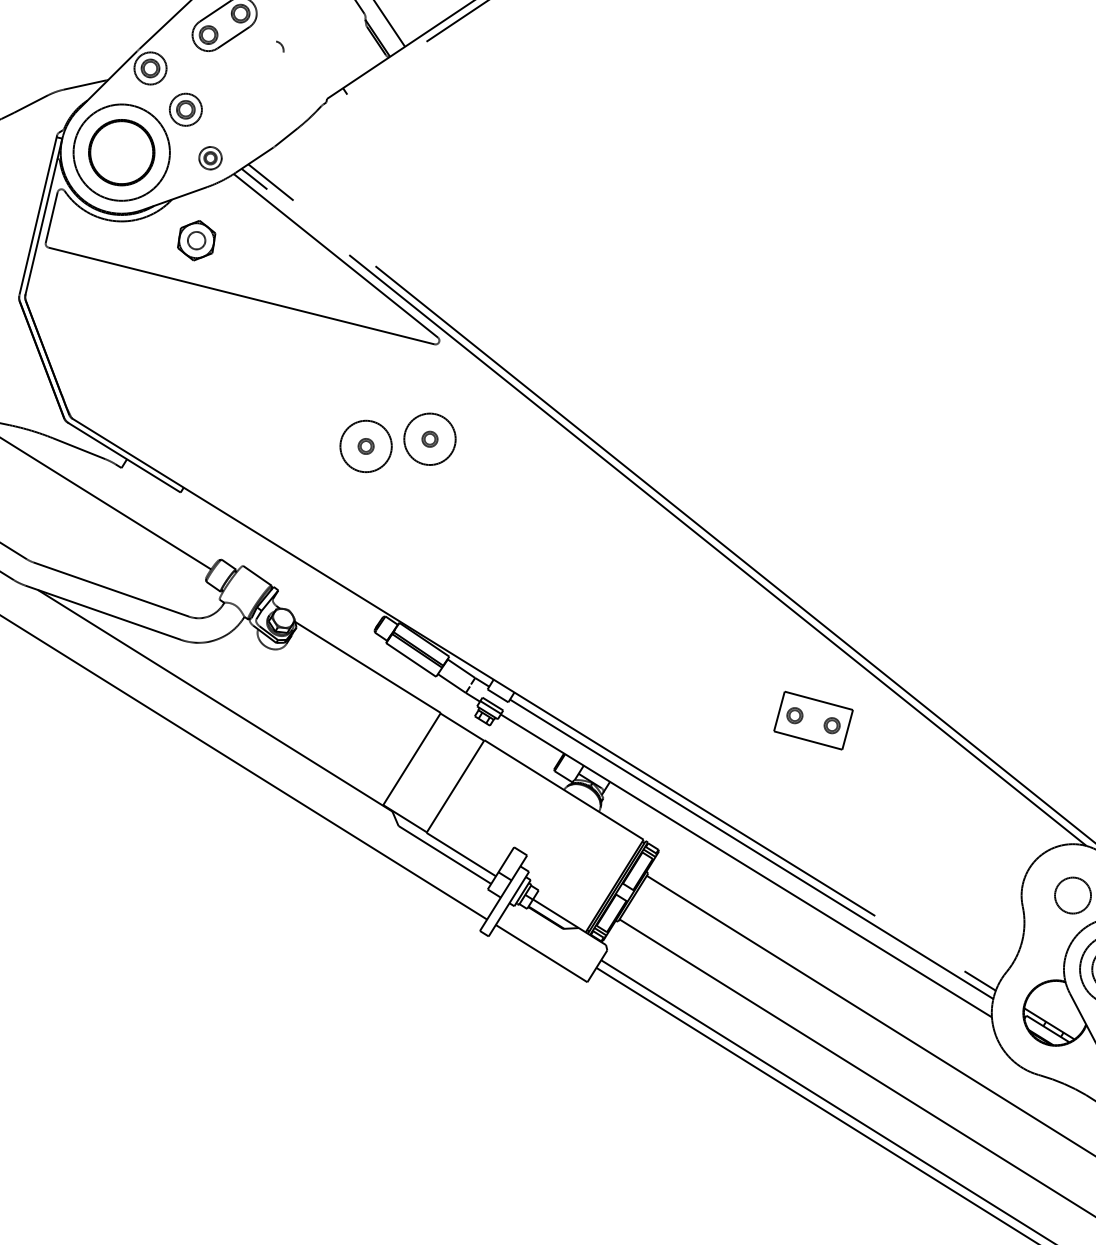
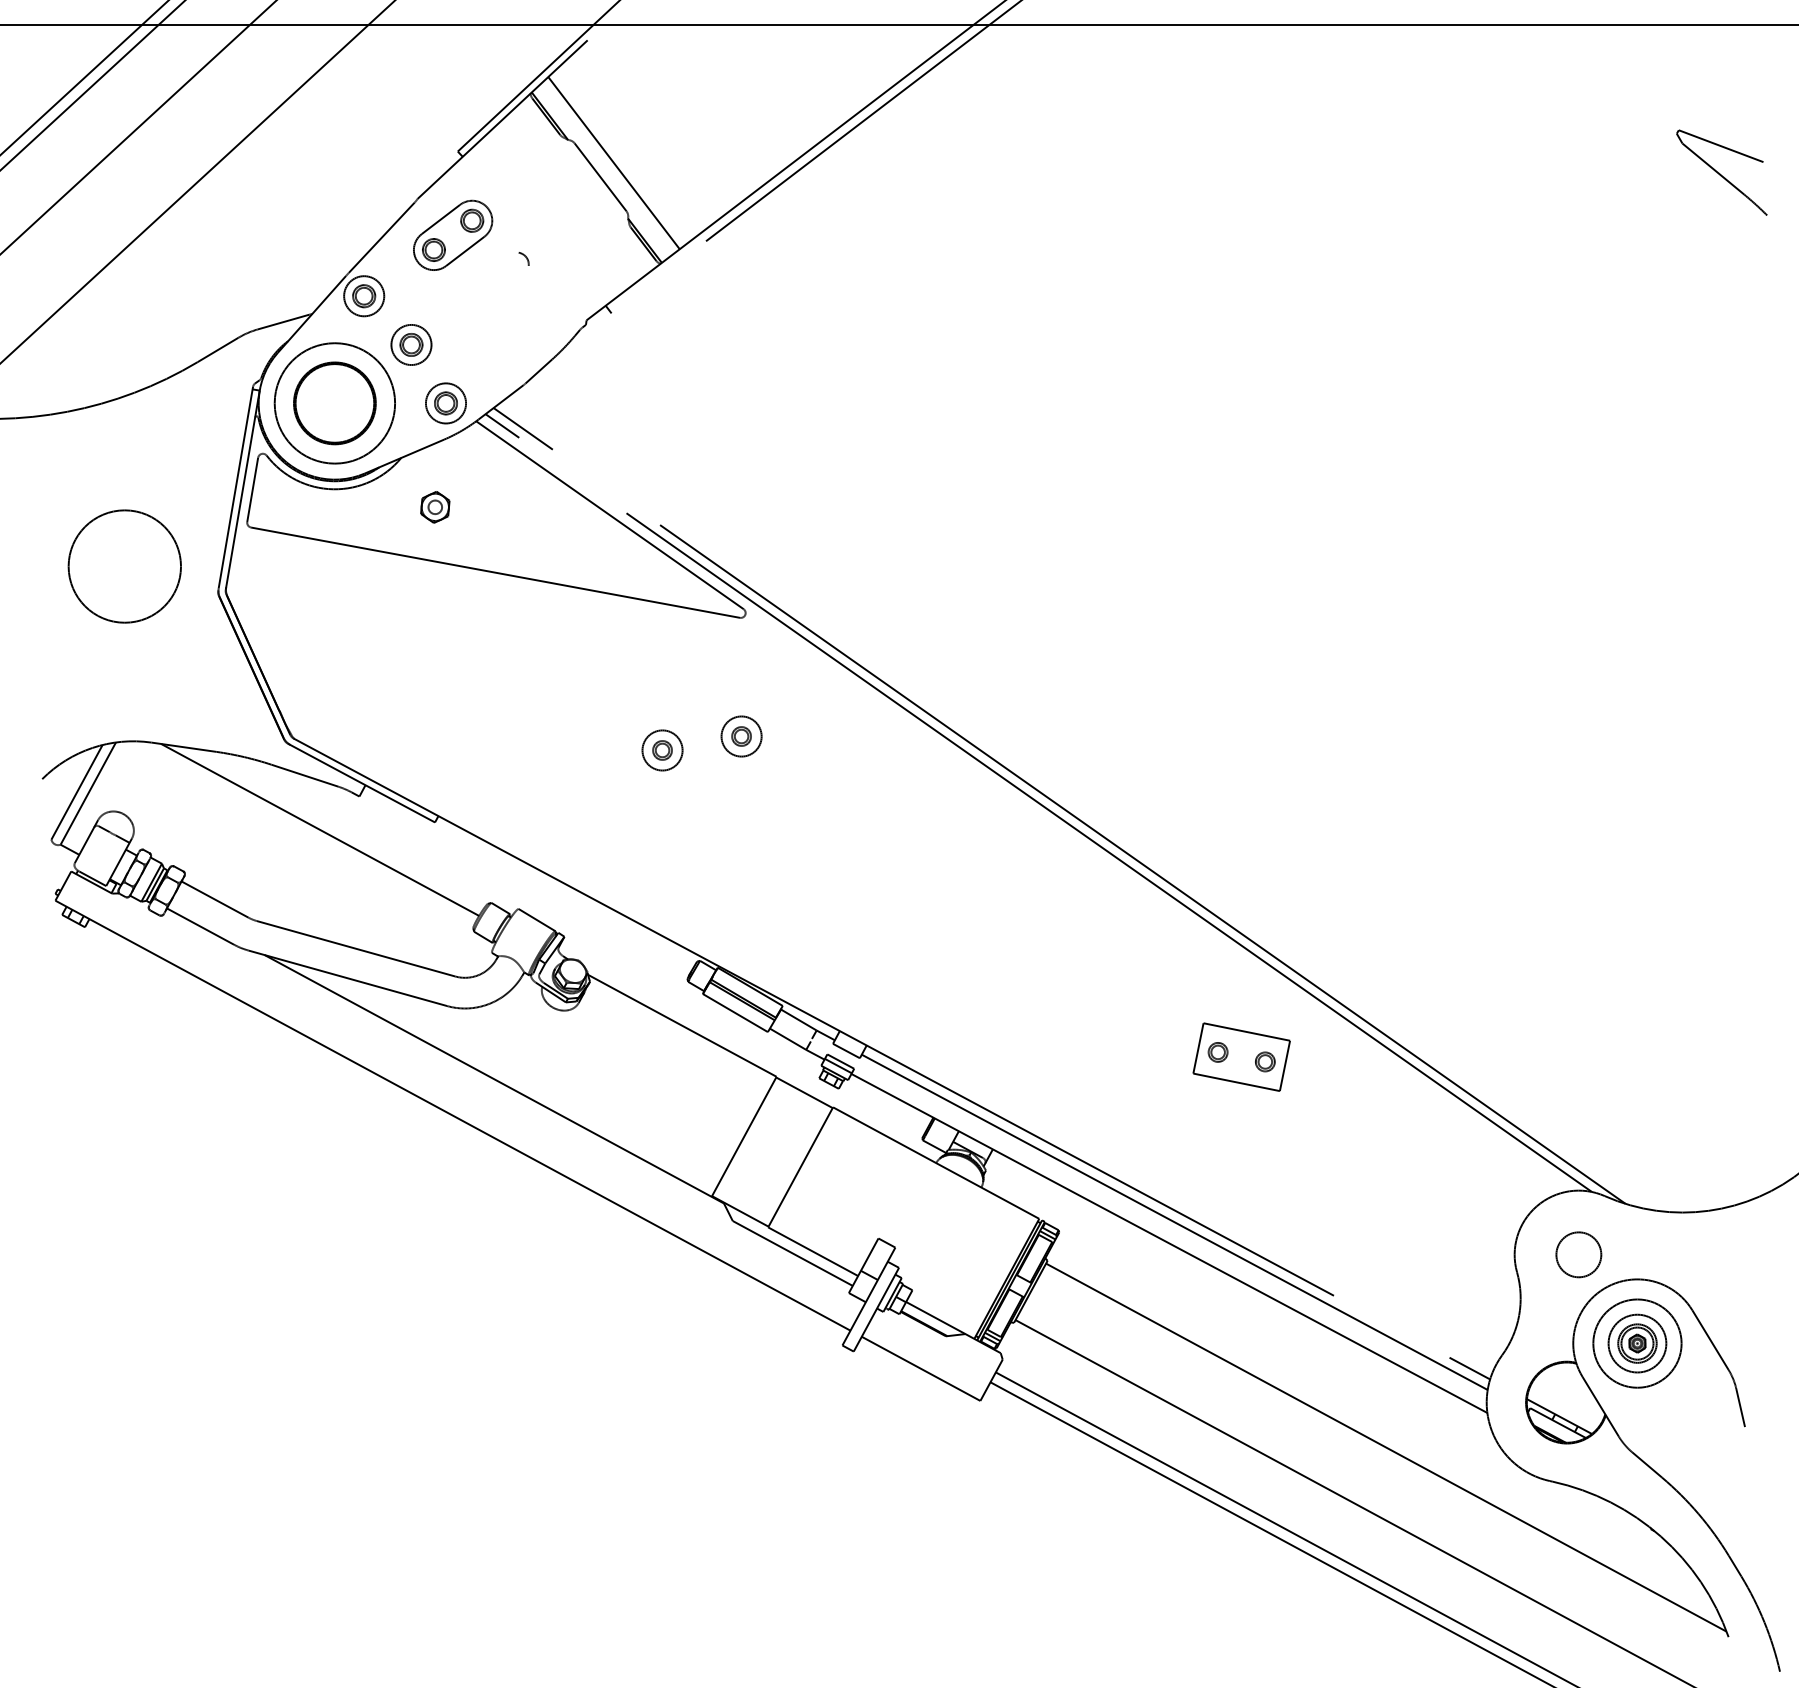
part: (210, 158) -> (445, 403), size x1.43
part: (196, 240) -> (435, 507), size x0.62
circle: (429, 439) -> (741, 736), size x0.62
circle: (366, 446) -> (662, 750), size x0.62

